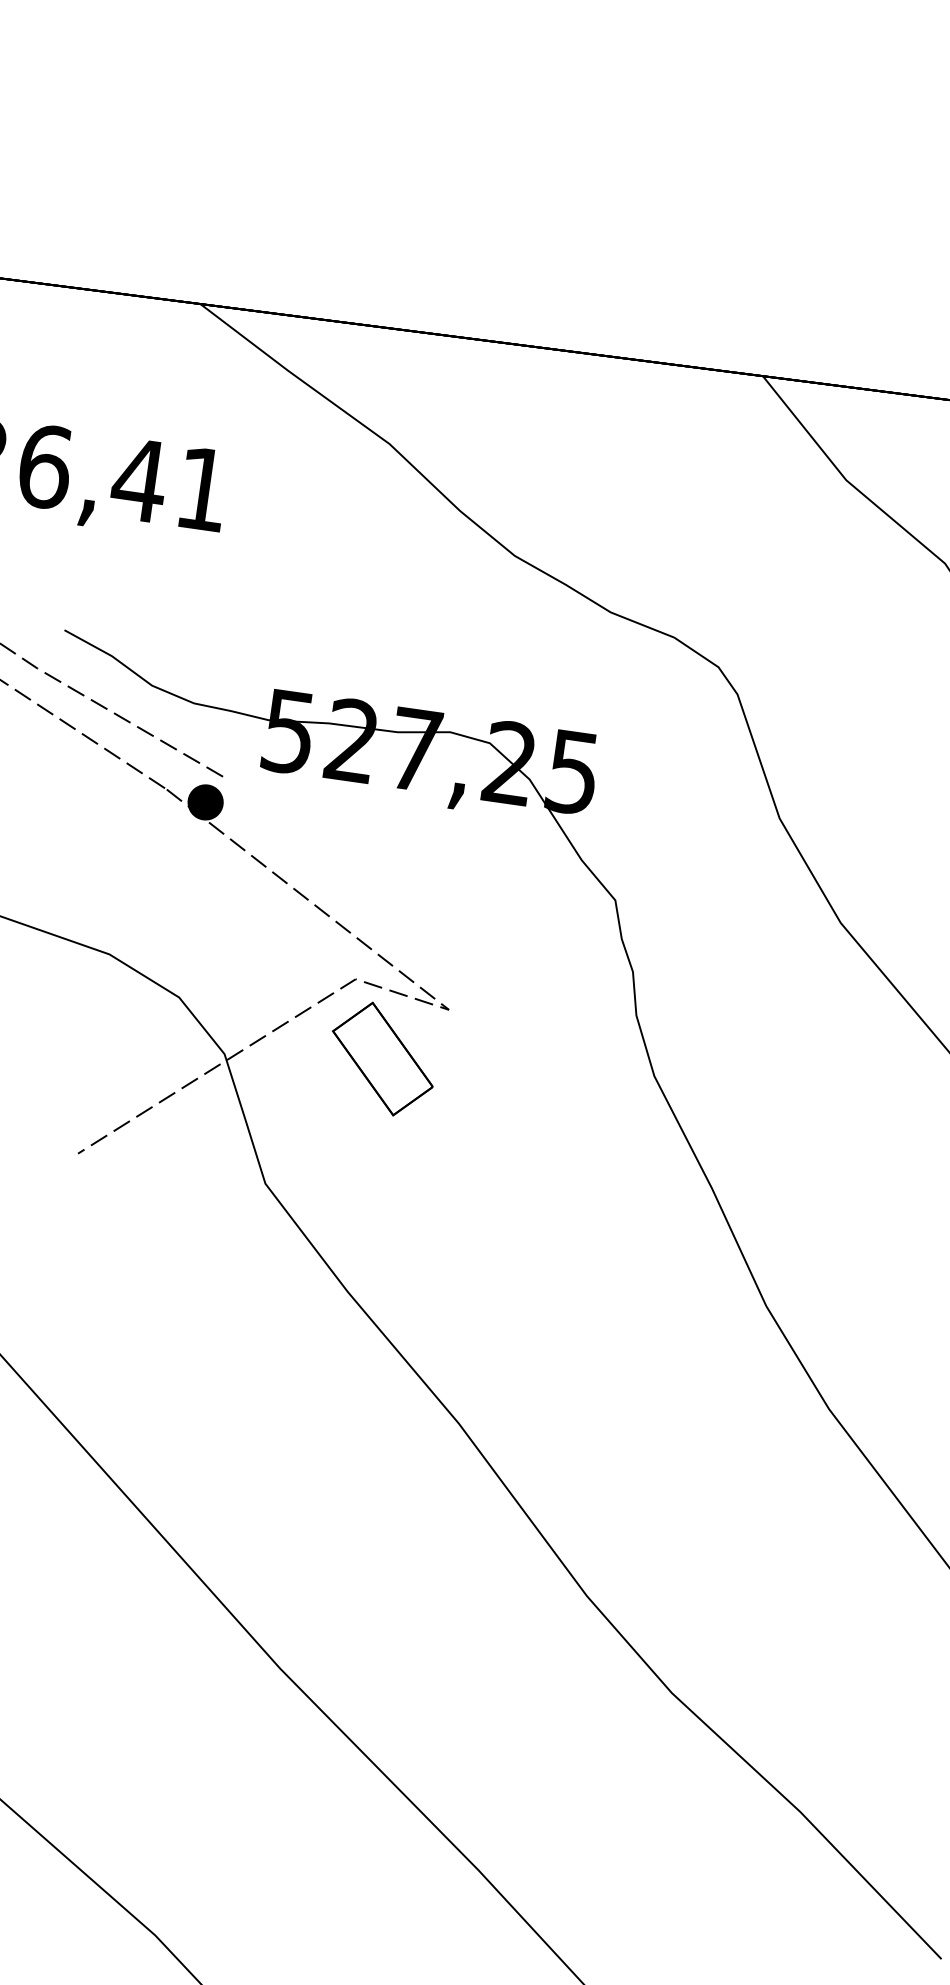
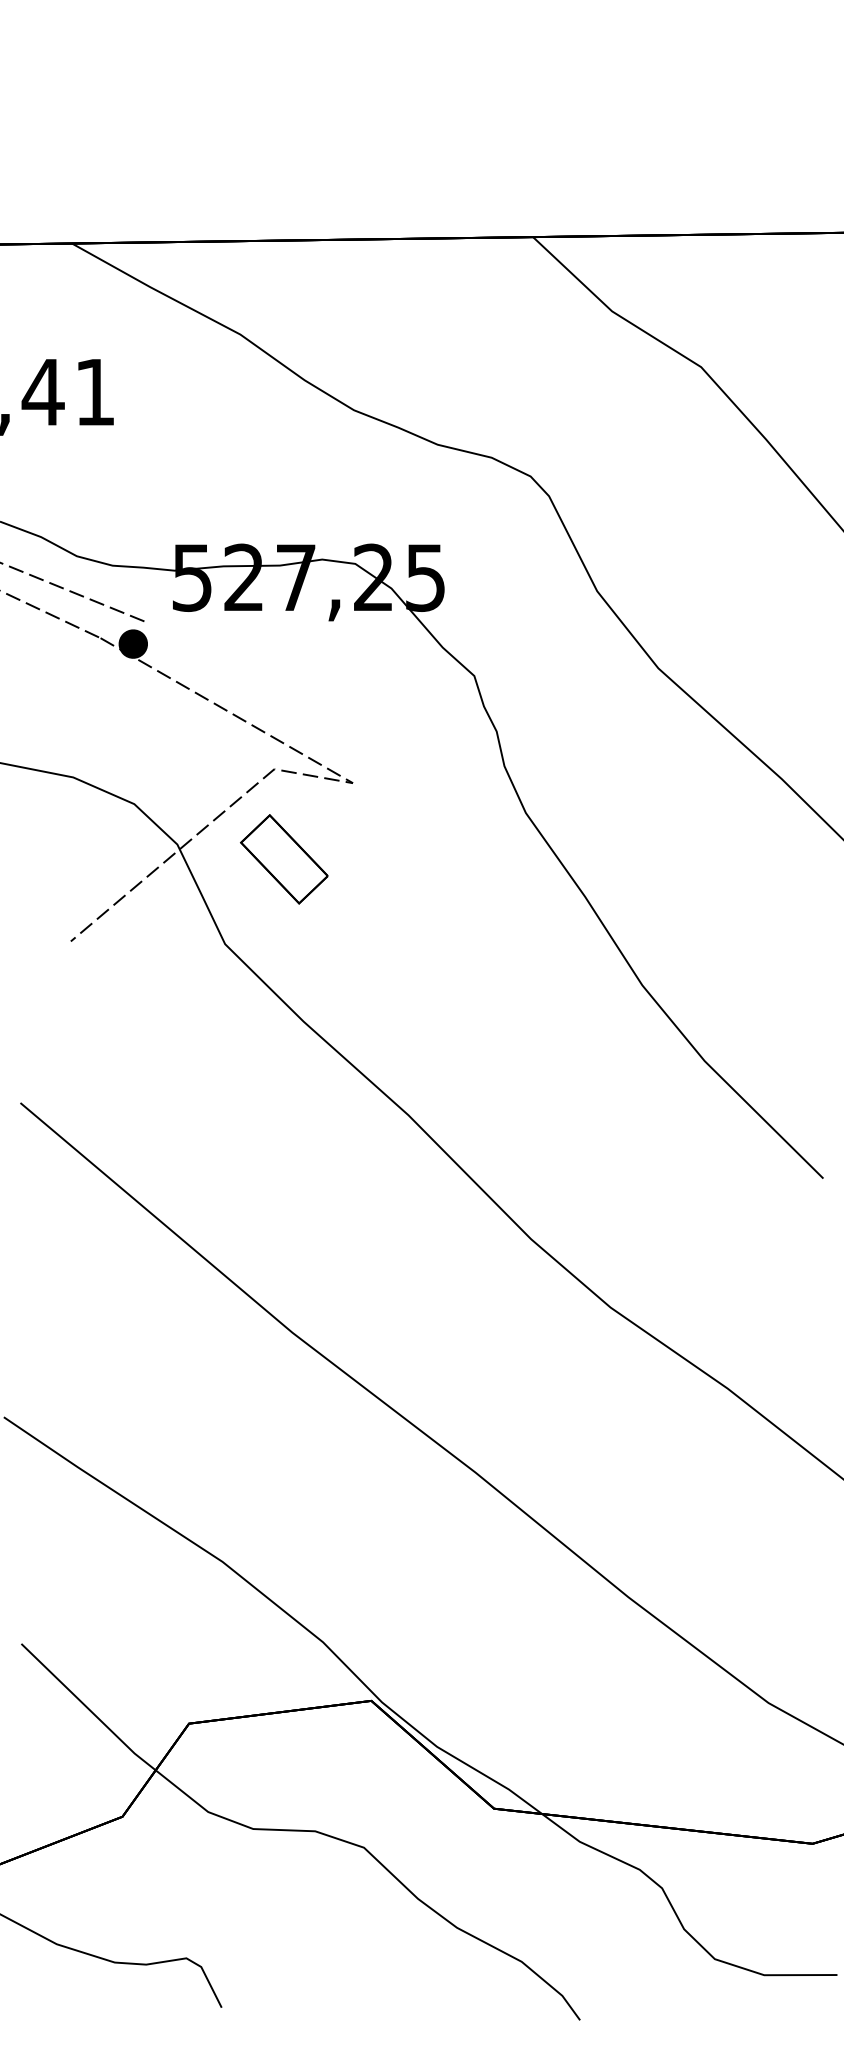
part: (382, 1059) -> (284, 859), moved

